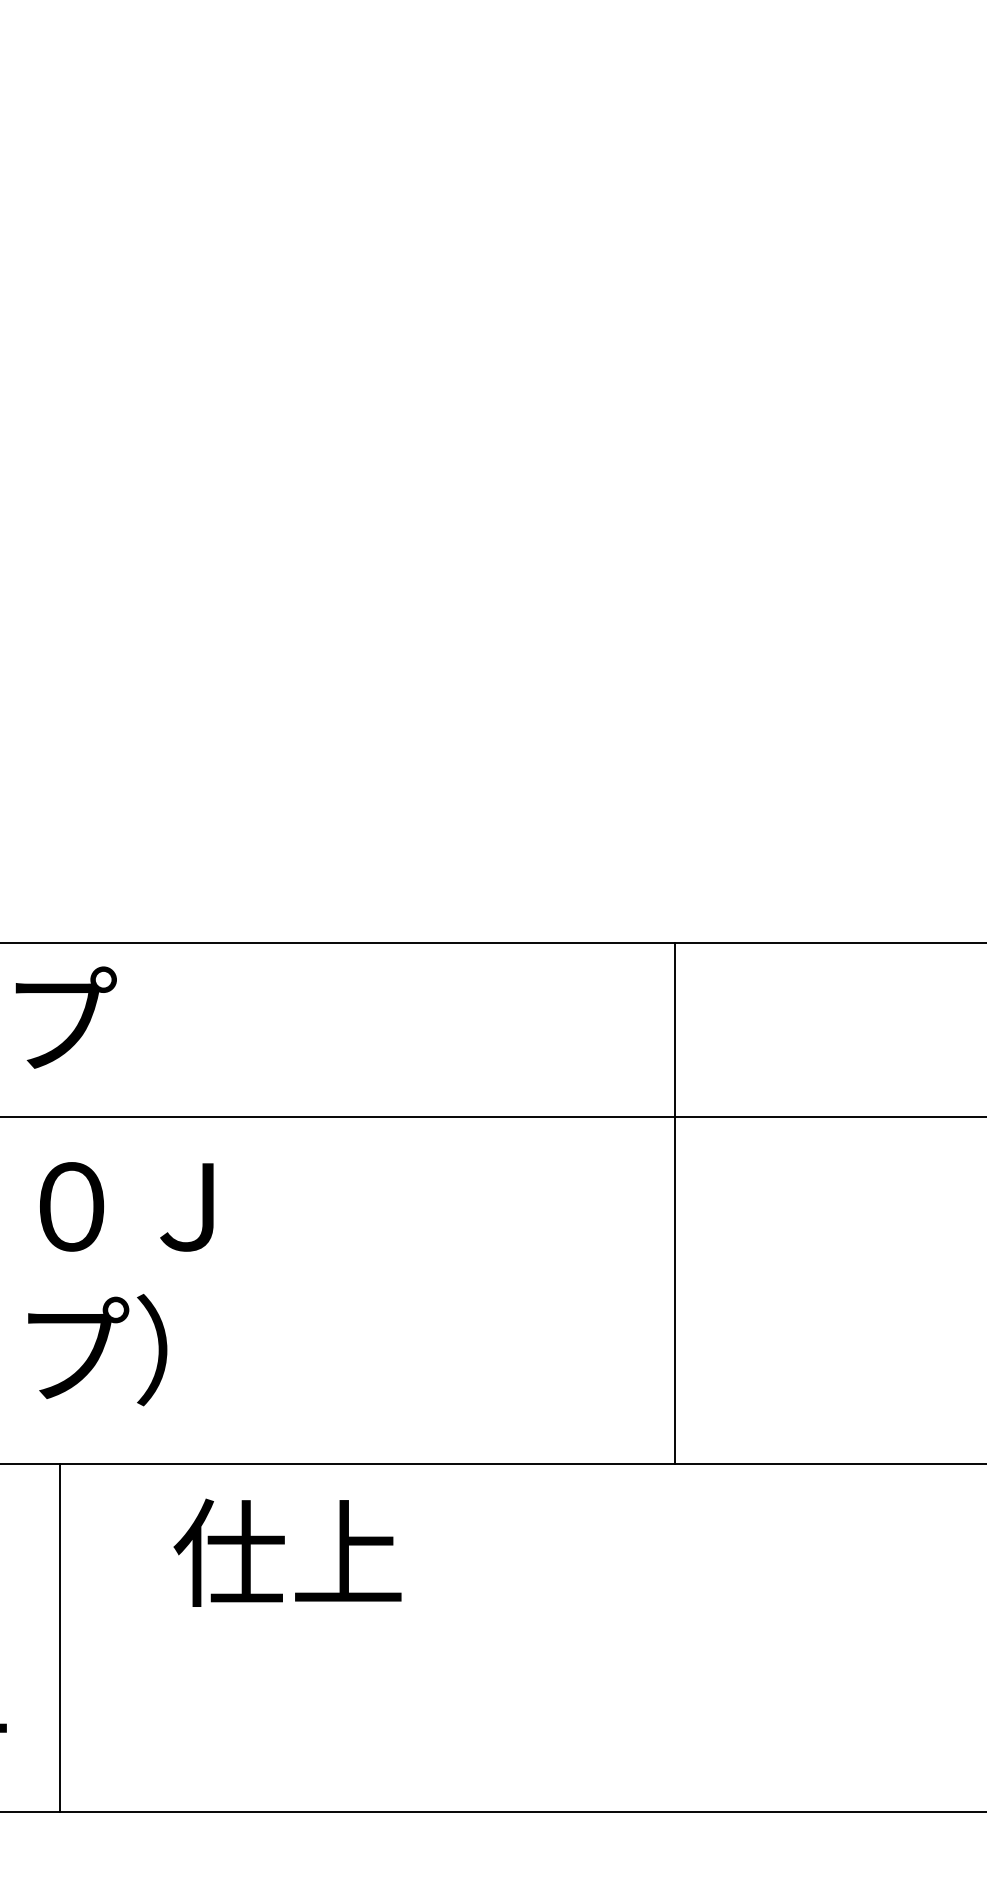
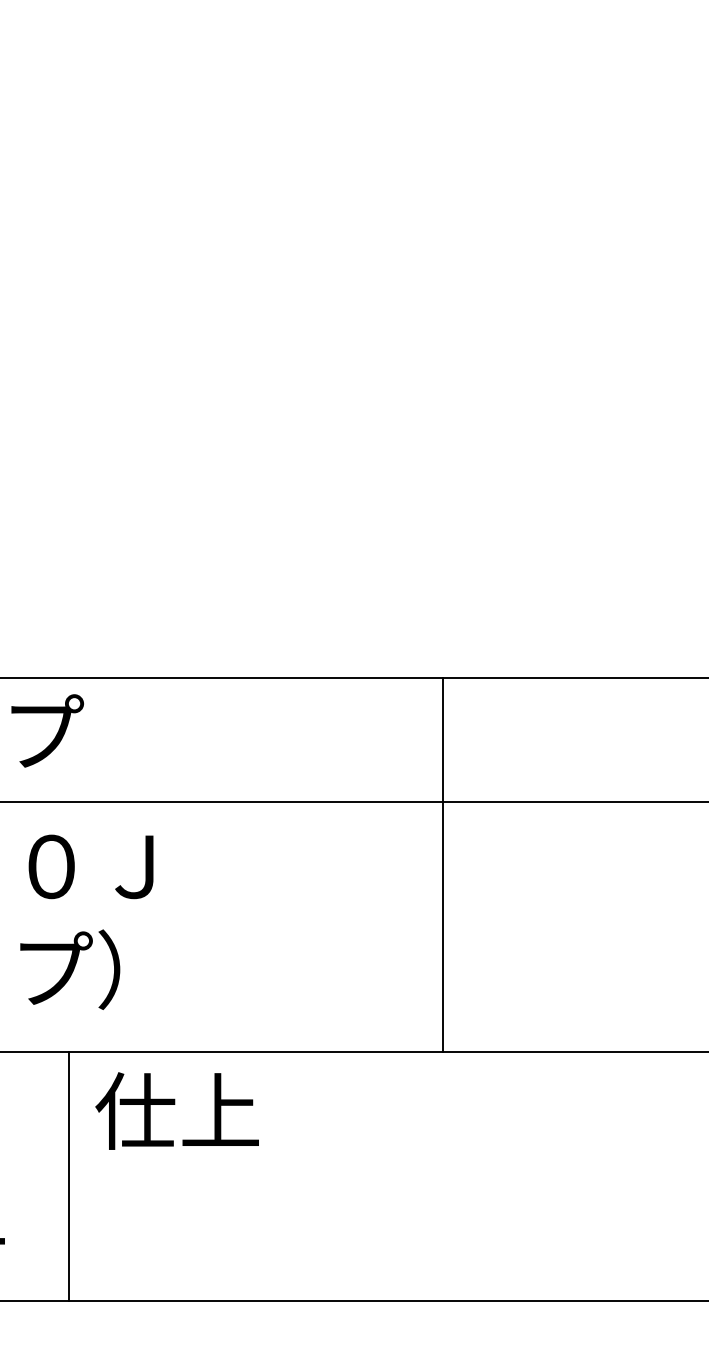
line: (674, 1203) -> (442, 864), moved
text: (287, 1552) -> (177, 1110), moved
line: (59, 1637) -> (68, 1176), moved

